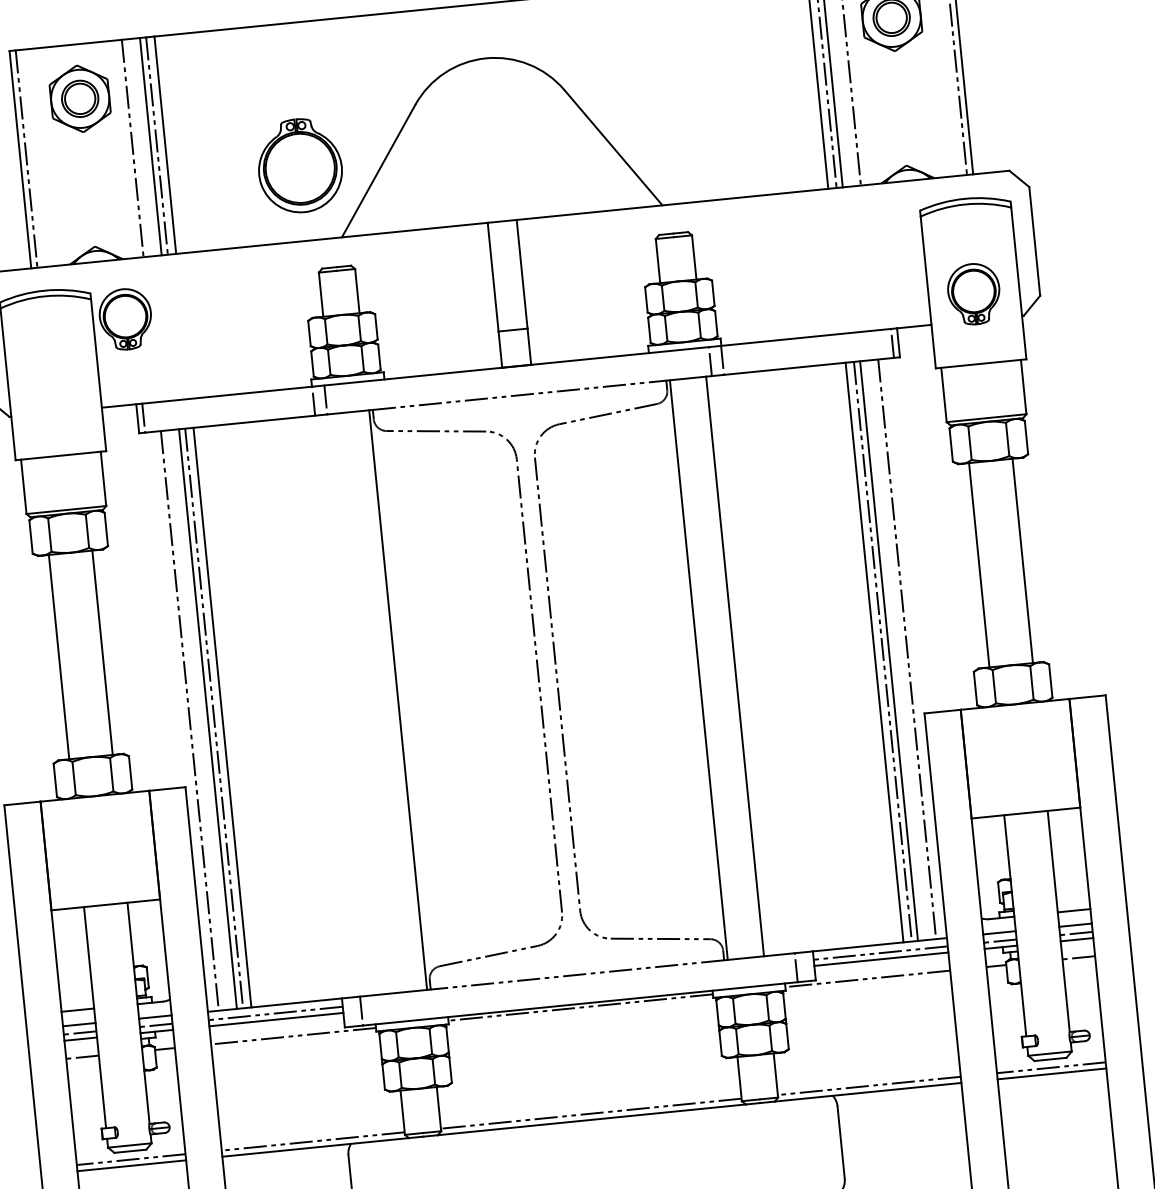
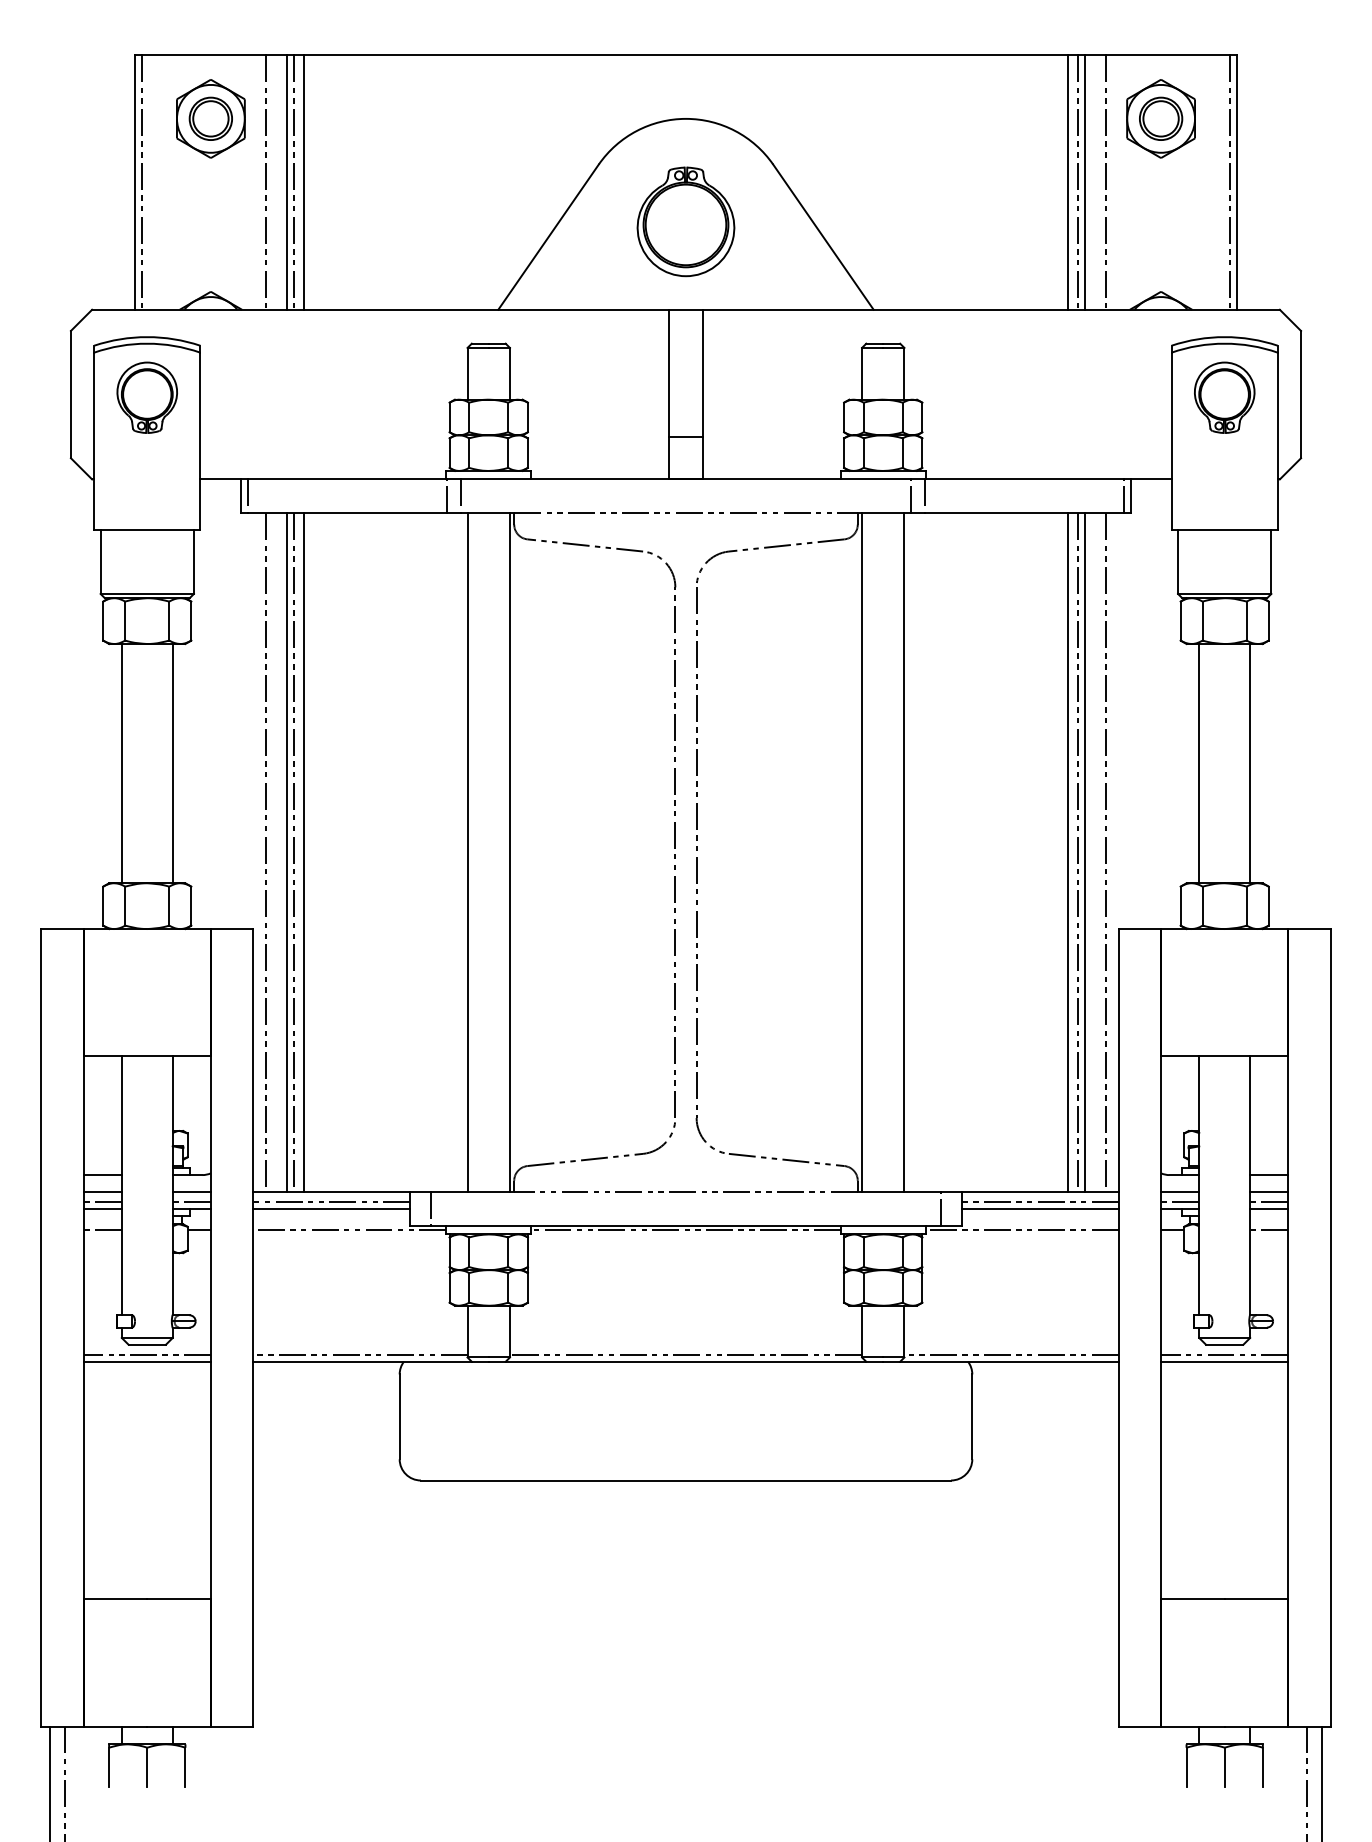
part: (299, 165) -> (685, 221), moved
part: (973, 293) -> (1224, 397), moved
part: (125, 319) -> (146, 397), moved
line: (361, 703) -> (467, 852), added

